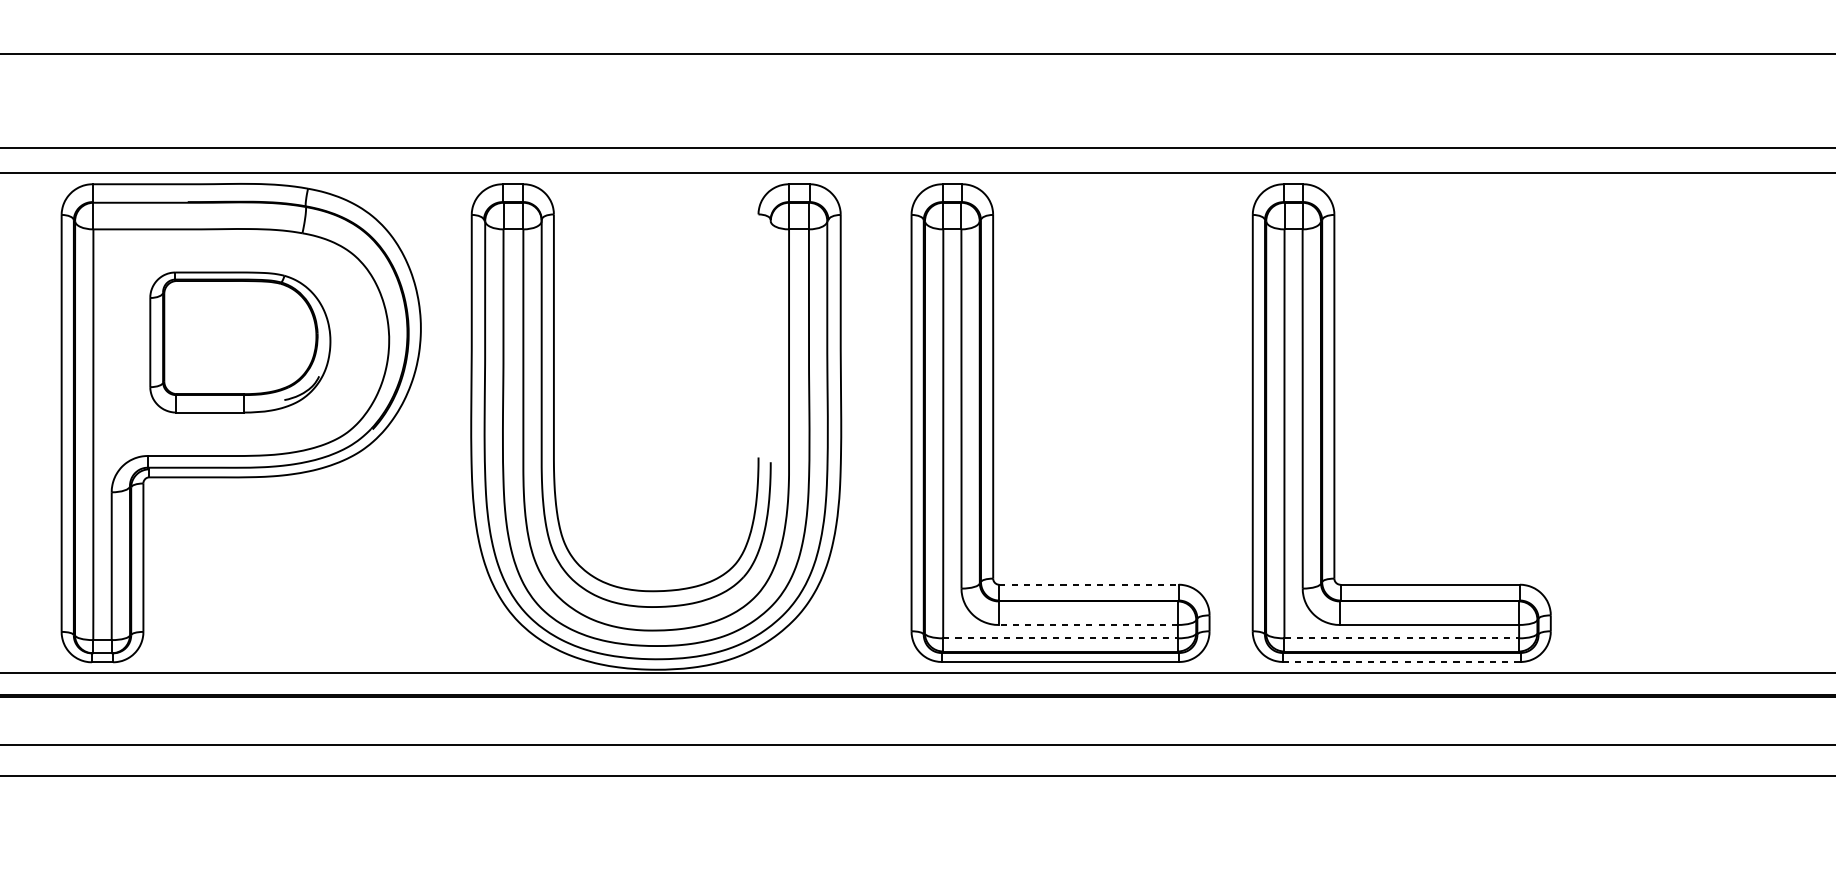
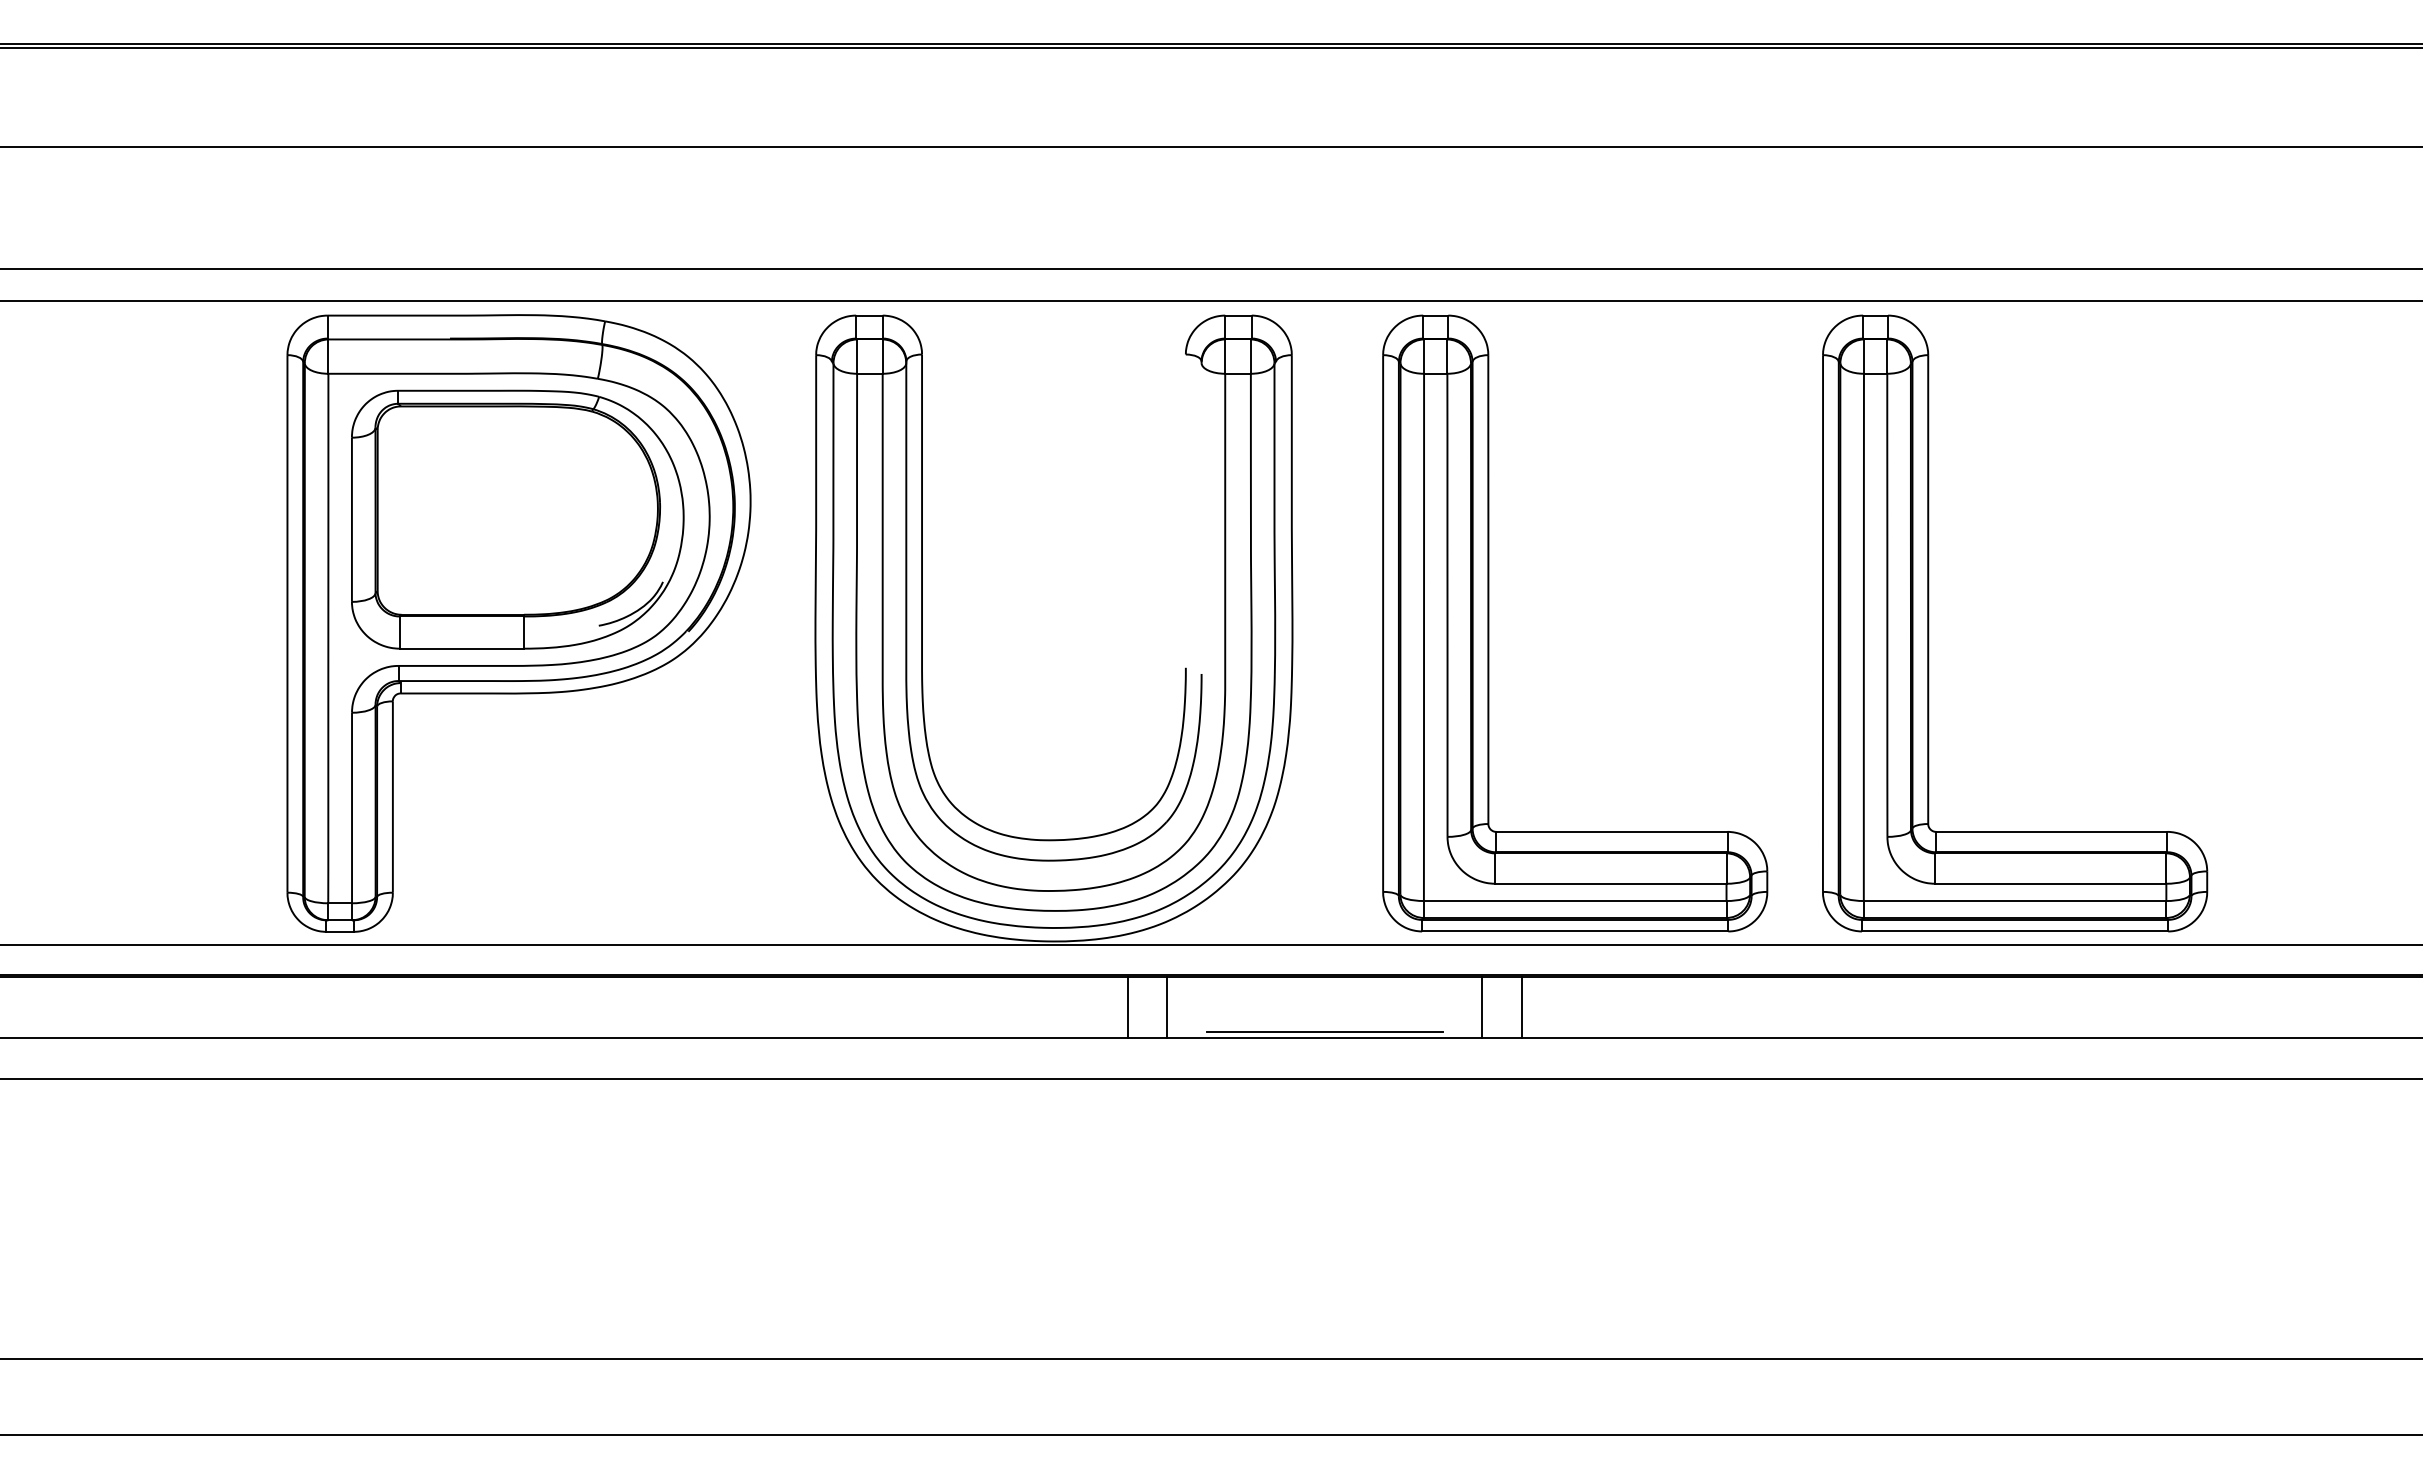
part: (240, 342) -> (517, 519), size x1.43
line: (1088, 584) -> (1611, 831), dashed -> solid
line: (1087, 624) -> (1610, 883), dashed -> solid
line: (1060, 638) -> (1575, 901), dashed -> solid
line: (1402, 638) -> (2015, 901), dashed -> solid
line: (1401, 662) -> (2014, 931), dashed -> solid
line: (714, 720) -> (1128, 1007), added
line: (744, 720) -> (1167, 1007), added
line: (988, 720) -> (1482, 1007), added
line: (1018, 720) -> (1521, 1007), added
line: (866, 739) -> (1324, 1031), added

